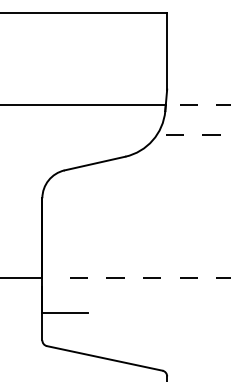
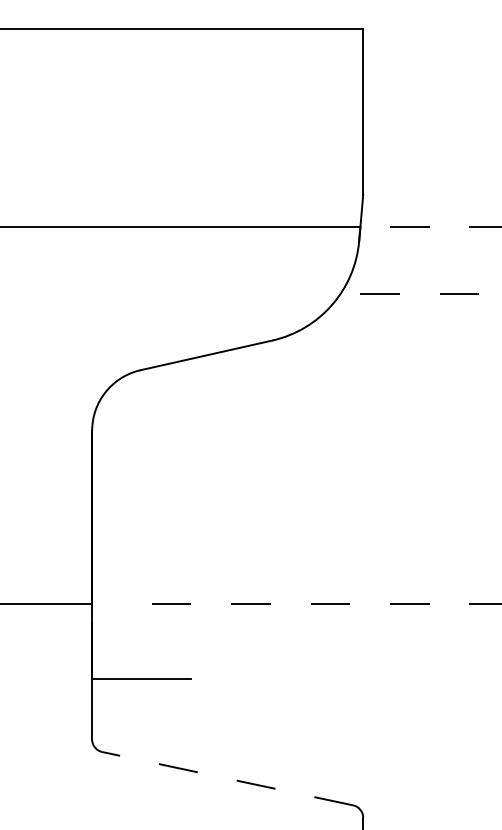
line: (104, 358) -> (227, 778), solid -> dashed

